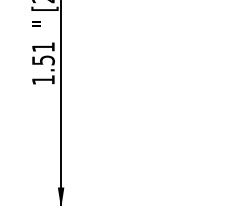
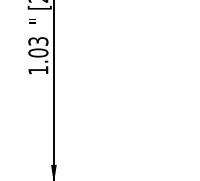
text: (43, 53) -> (38, 46), 1.51 -> 1.03

